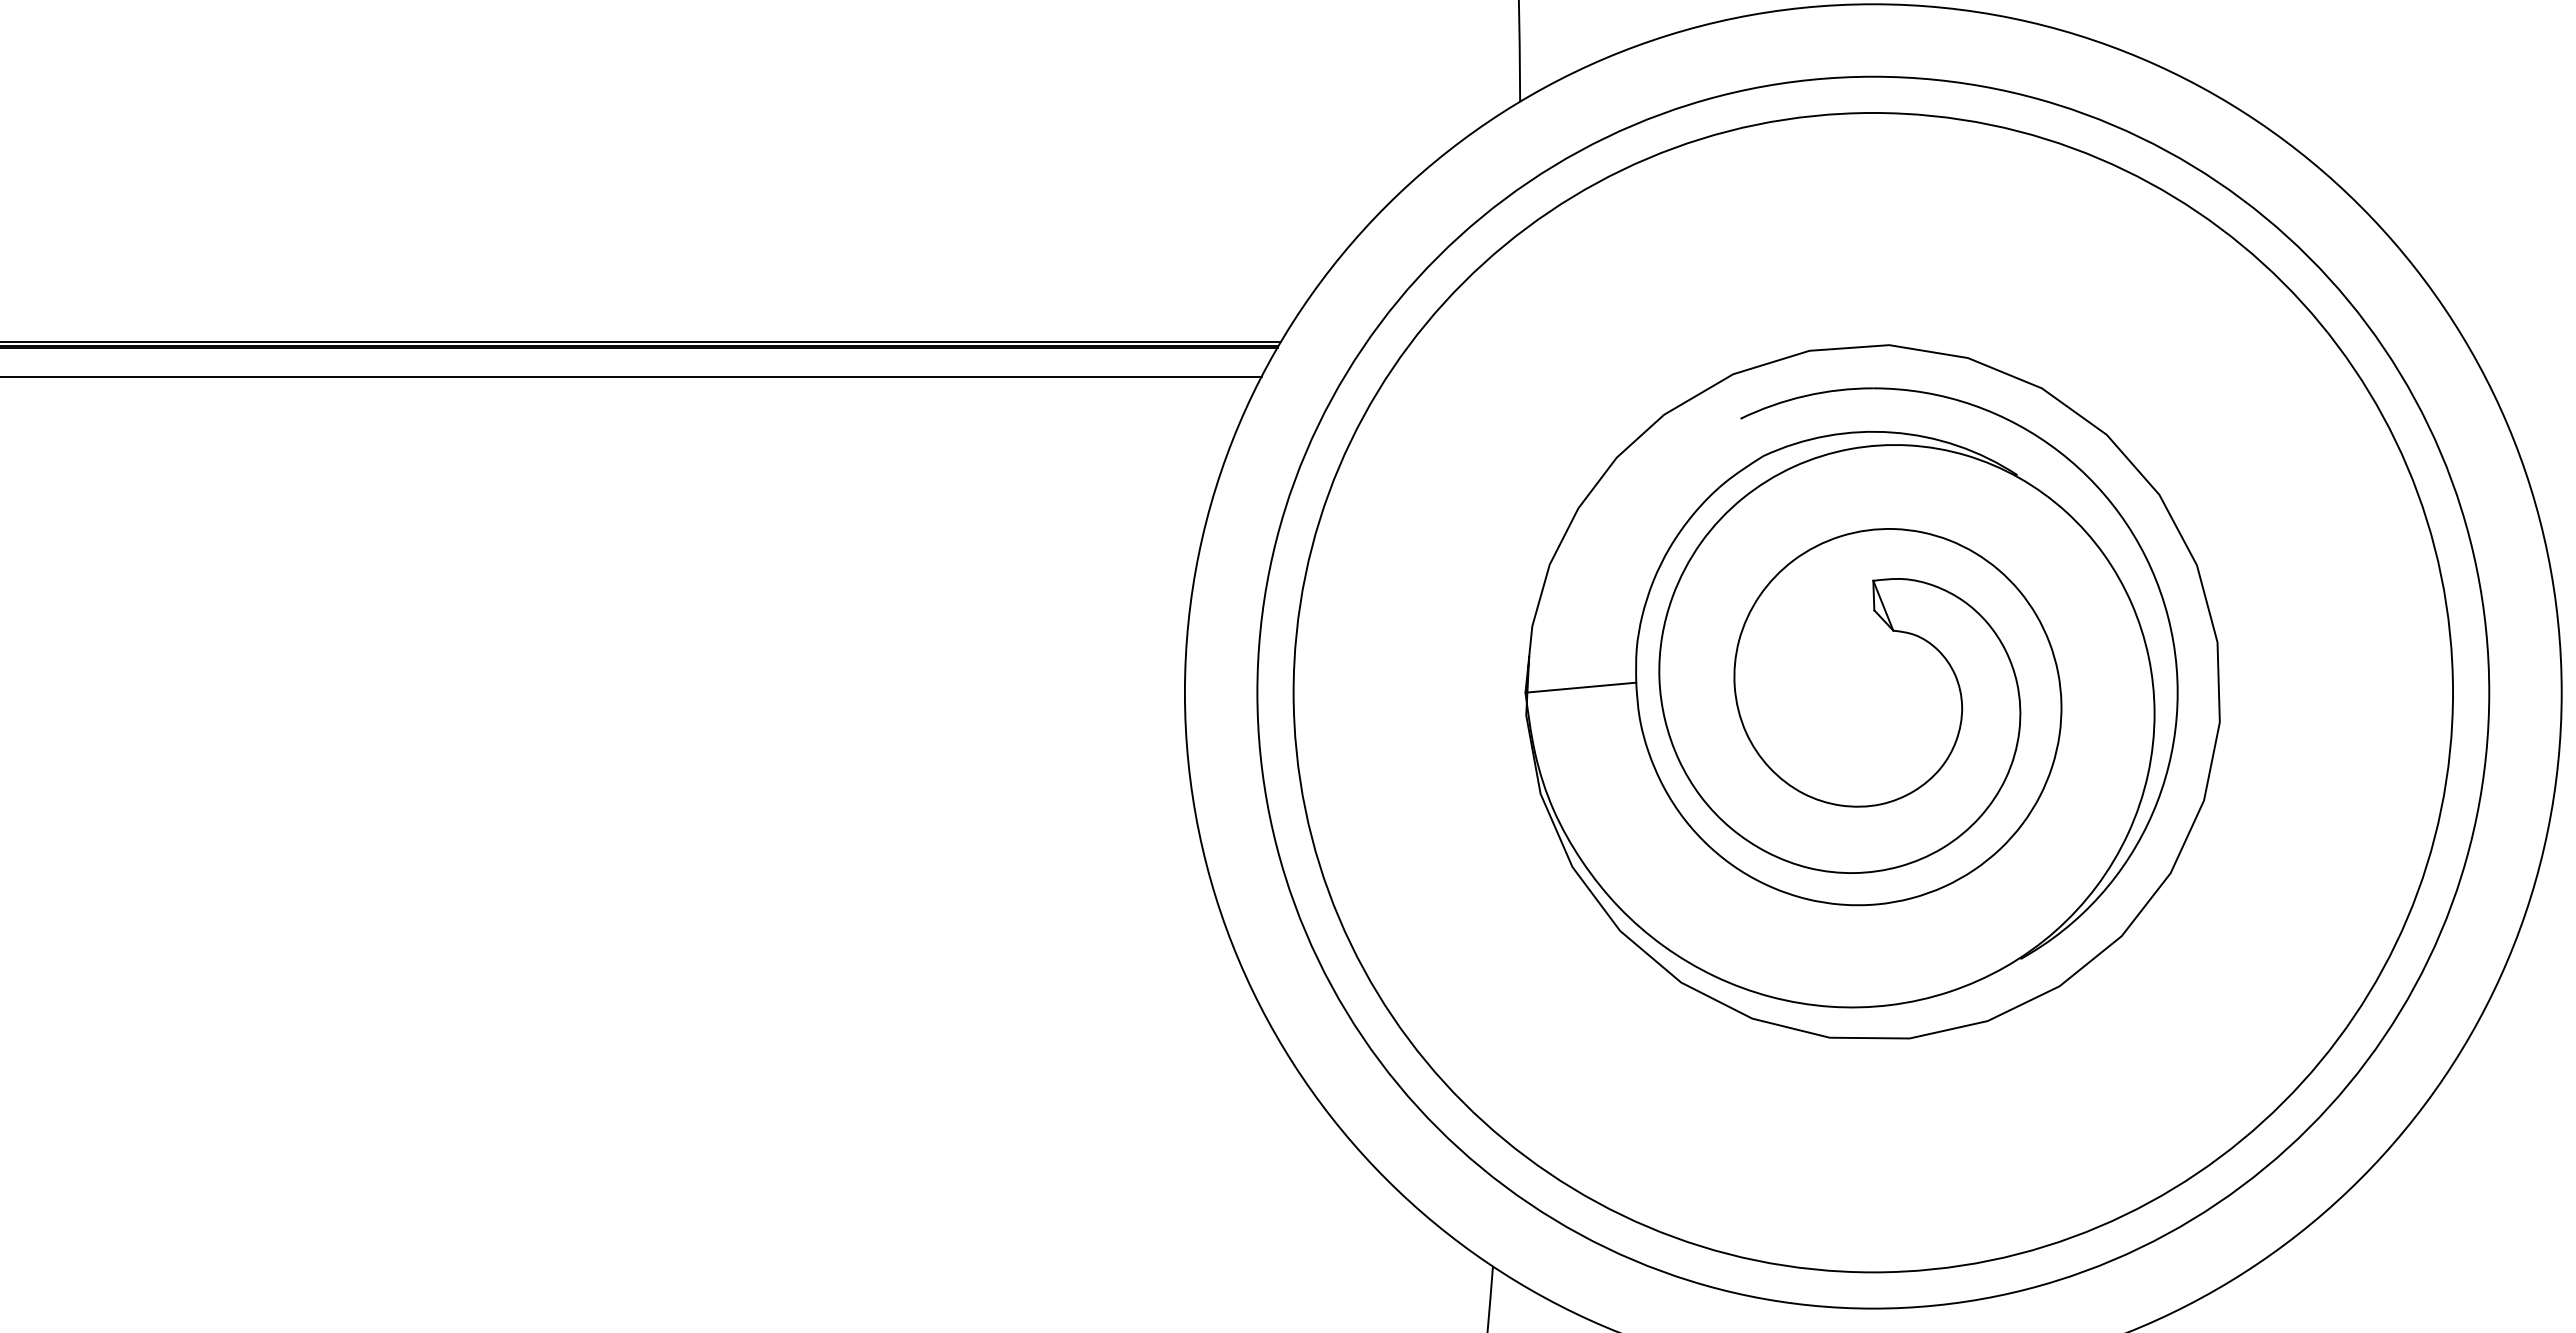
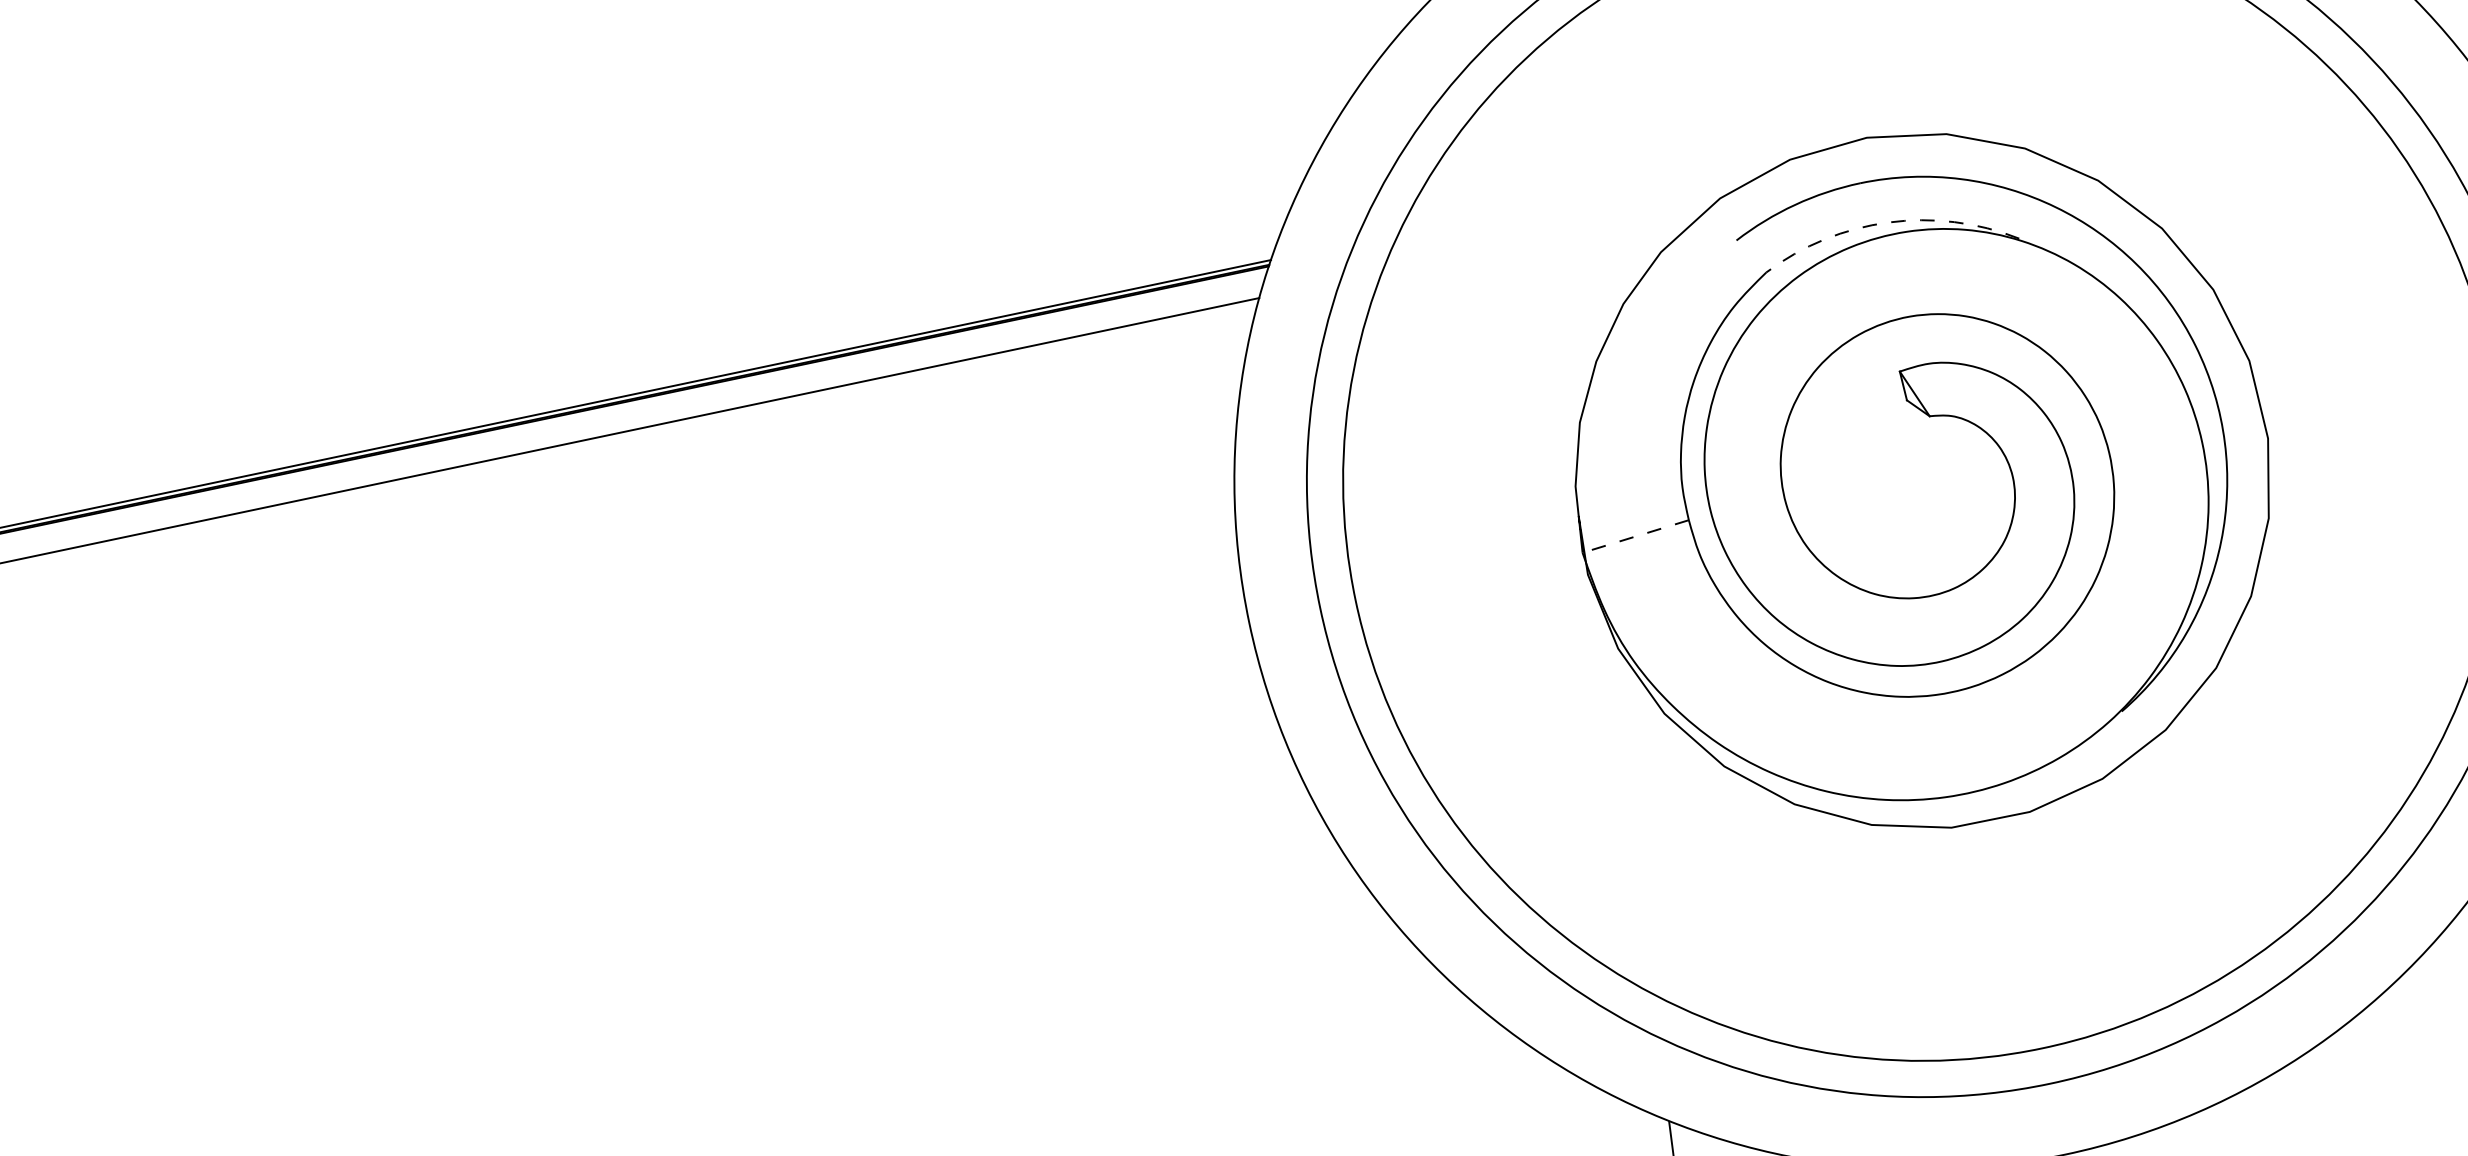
arc: (1892, 432) -> (1888, 222), solid -> dashed
line: (1580, 687) -> (1635, 536), solid -> dashed

